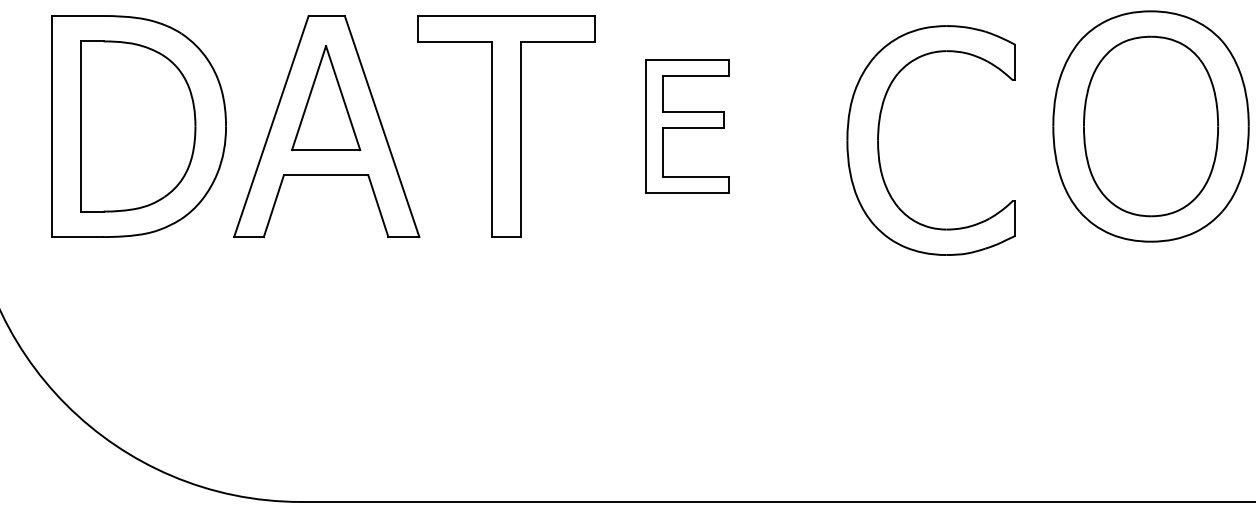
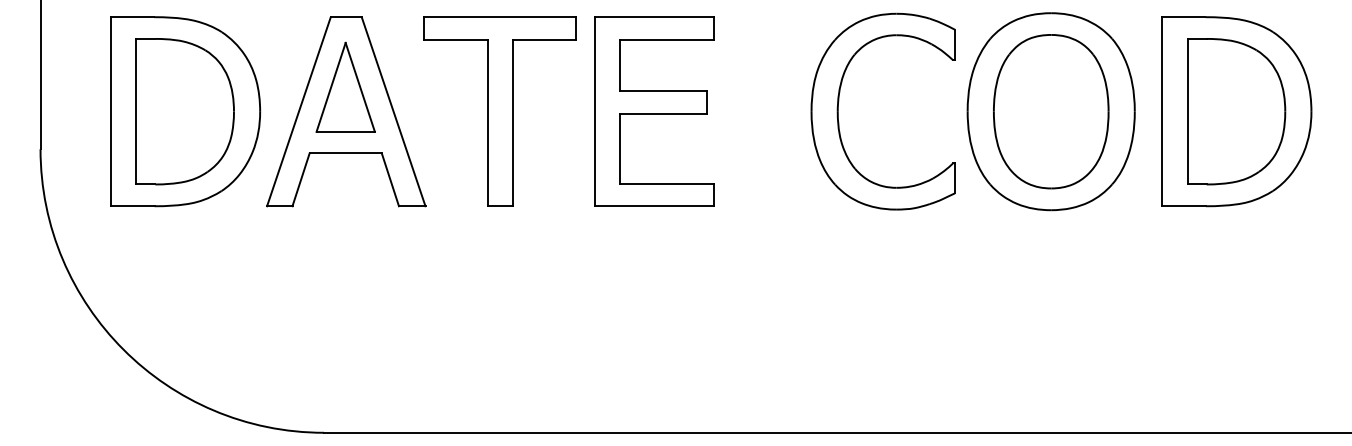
part: (687, 126) -> (654, 111), size x1.67
part: (878, 140) -> (838, 111), moved

